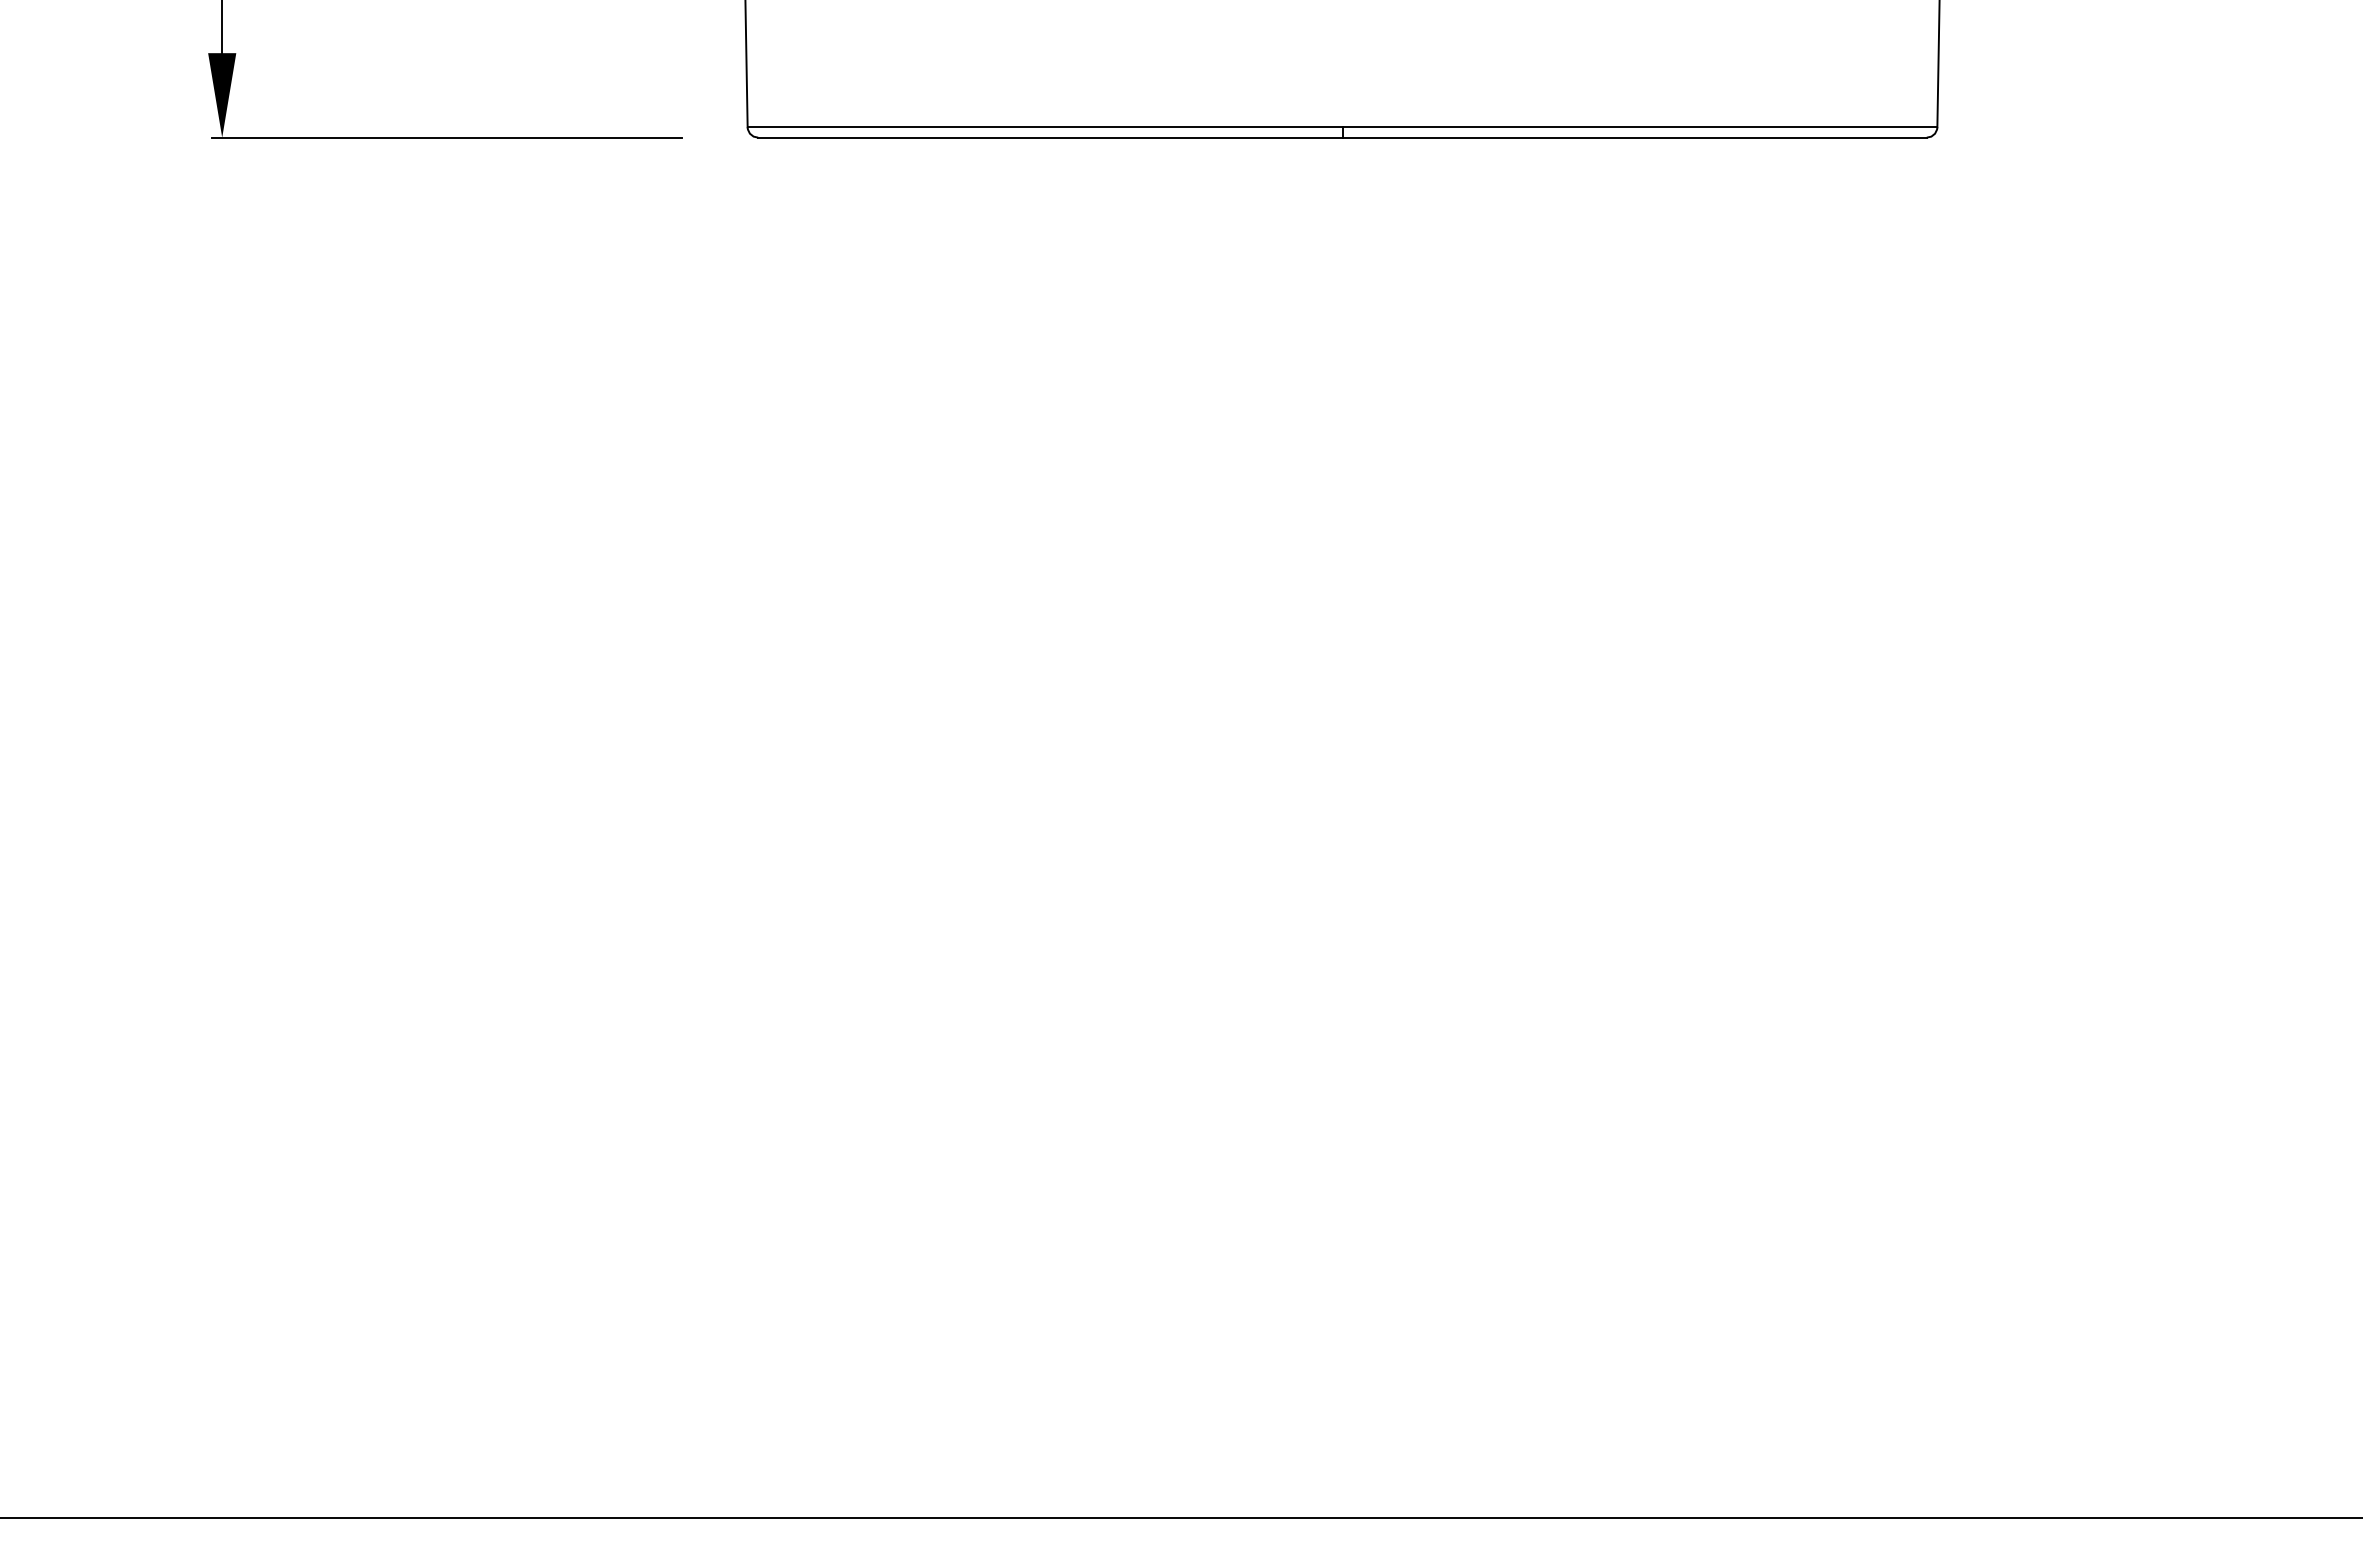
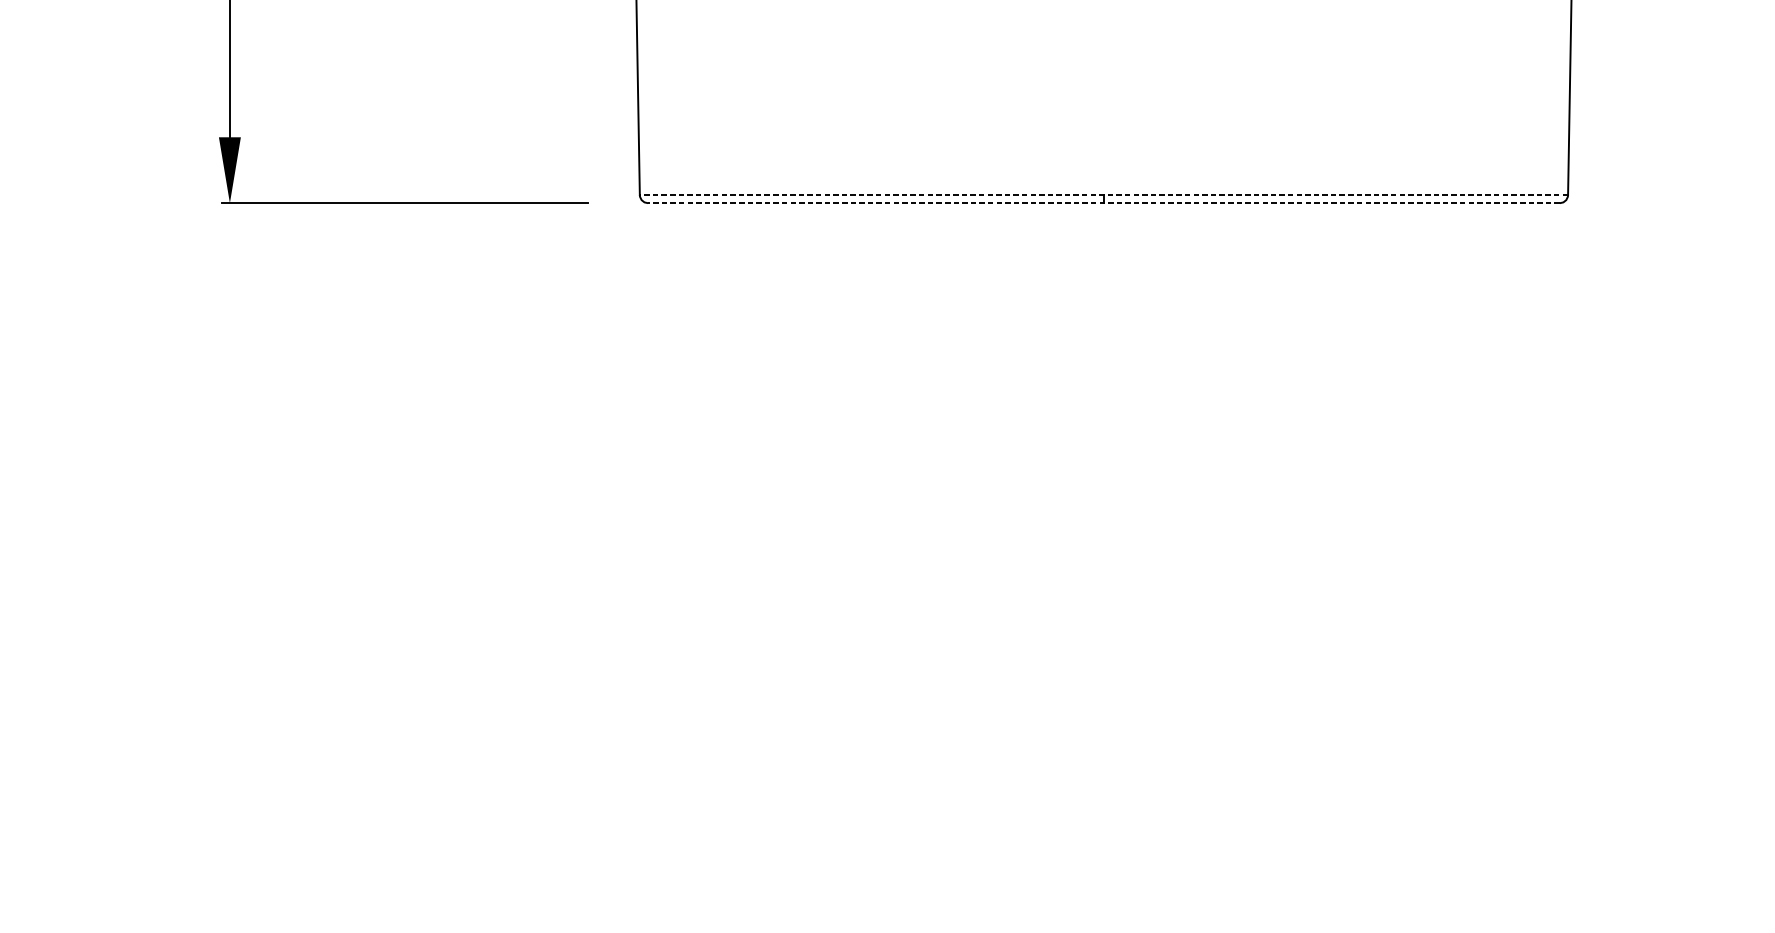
line: (1342, 127) -> (1103, 195), solid -> dashed
line: (1342, 137) -> (1103, 203), solid -> dashed

